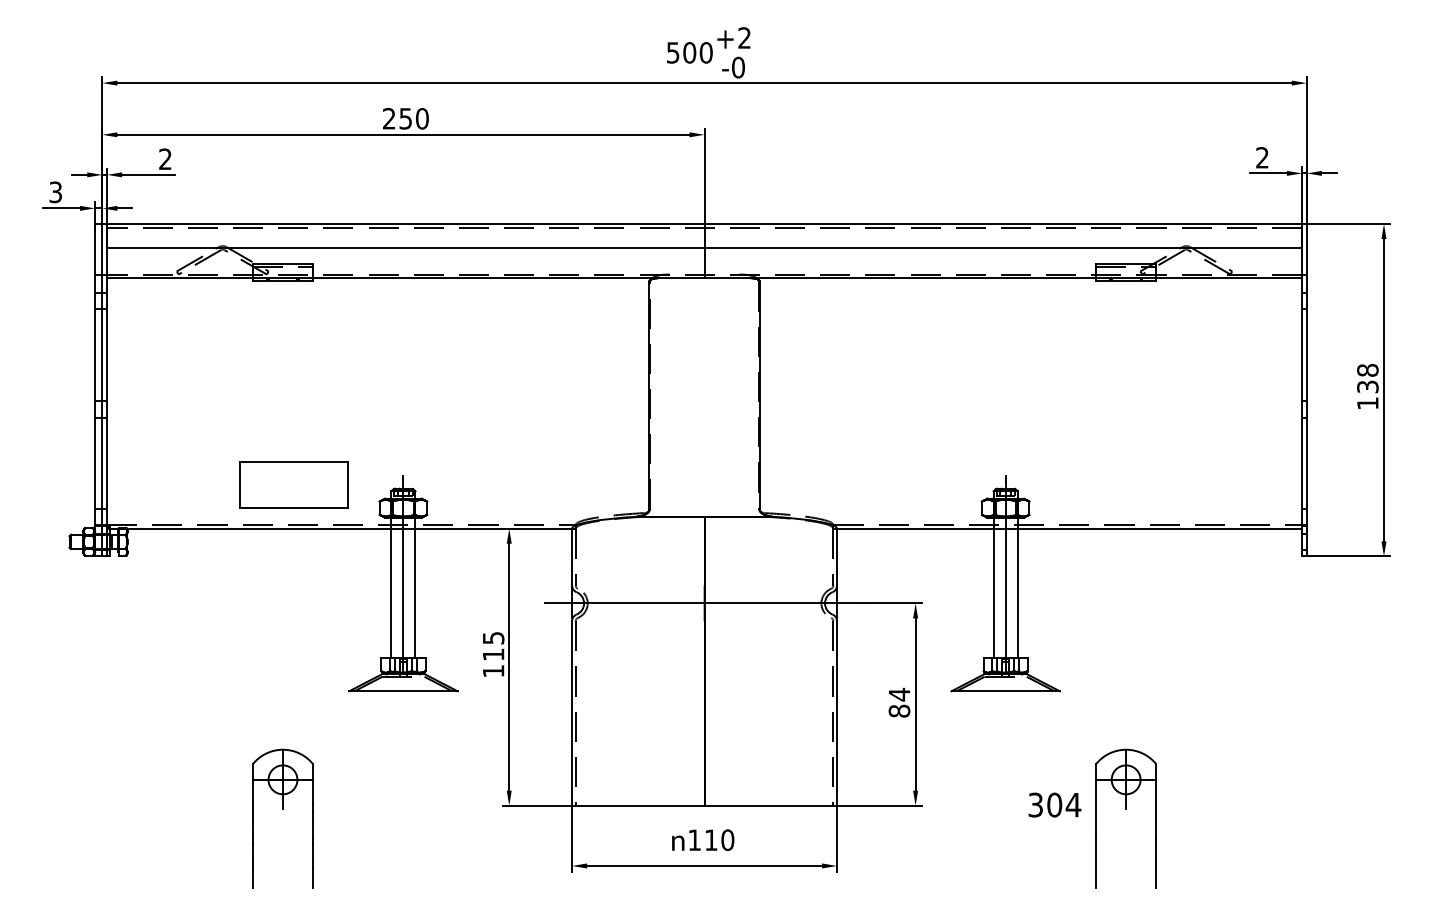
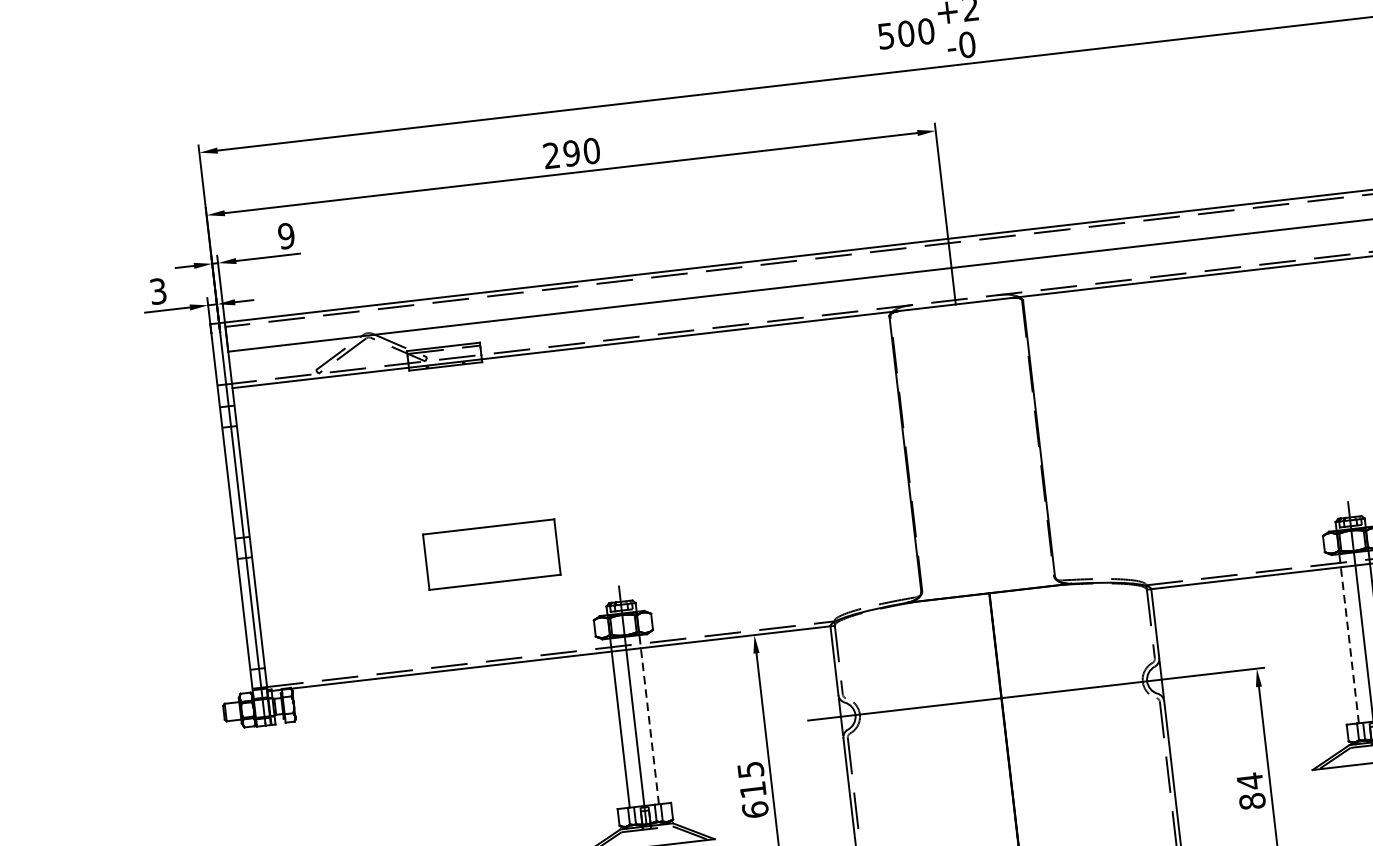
text: (405, 118) -> (571, 153), 250 -> 290
text: (165, 159) -> (286, 236), 2 -> 9
part: (293, 484) -> (491, 553), moved
line: (415, 587) -> (649, 719), solid -> dashed
line: (993, 587) -> (1348, 638), solid -> dashed
text: (493, 670) -> (755, 809), 115 -> 615

